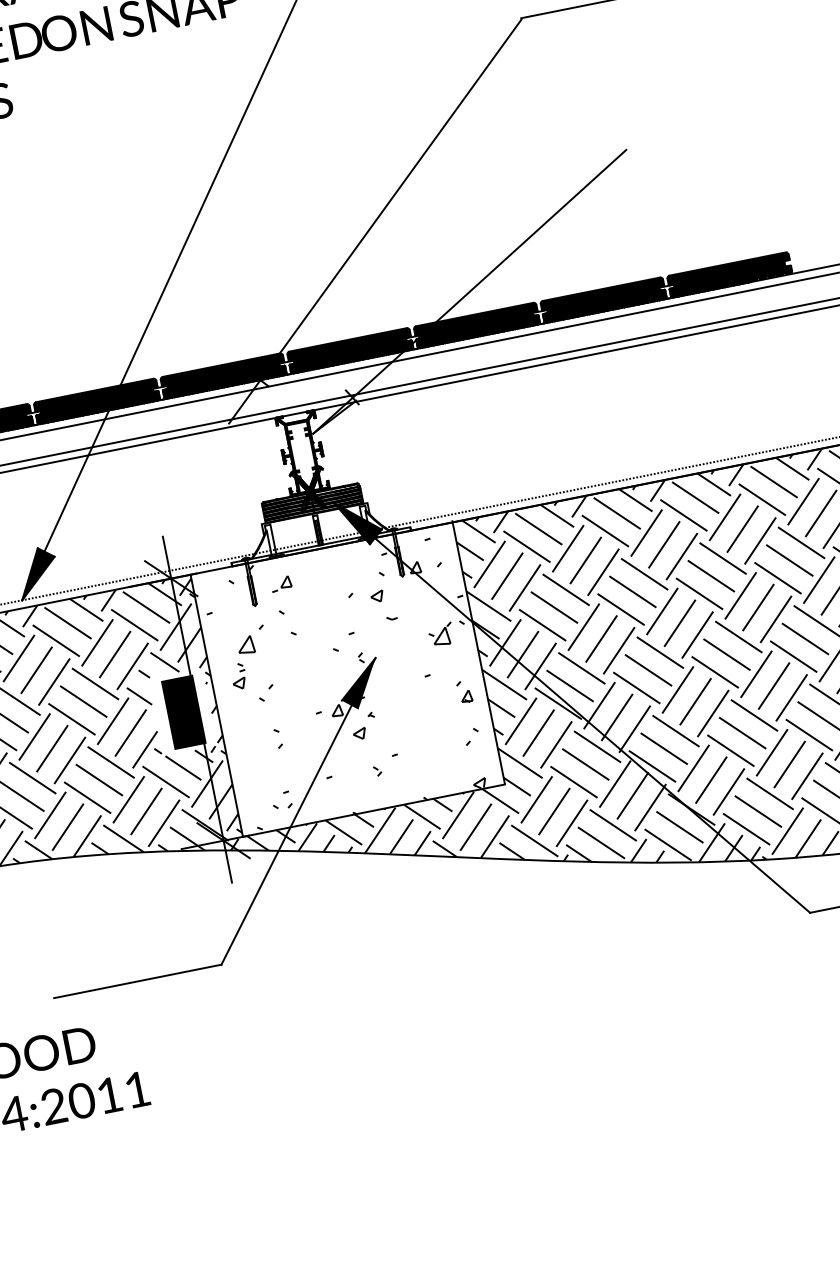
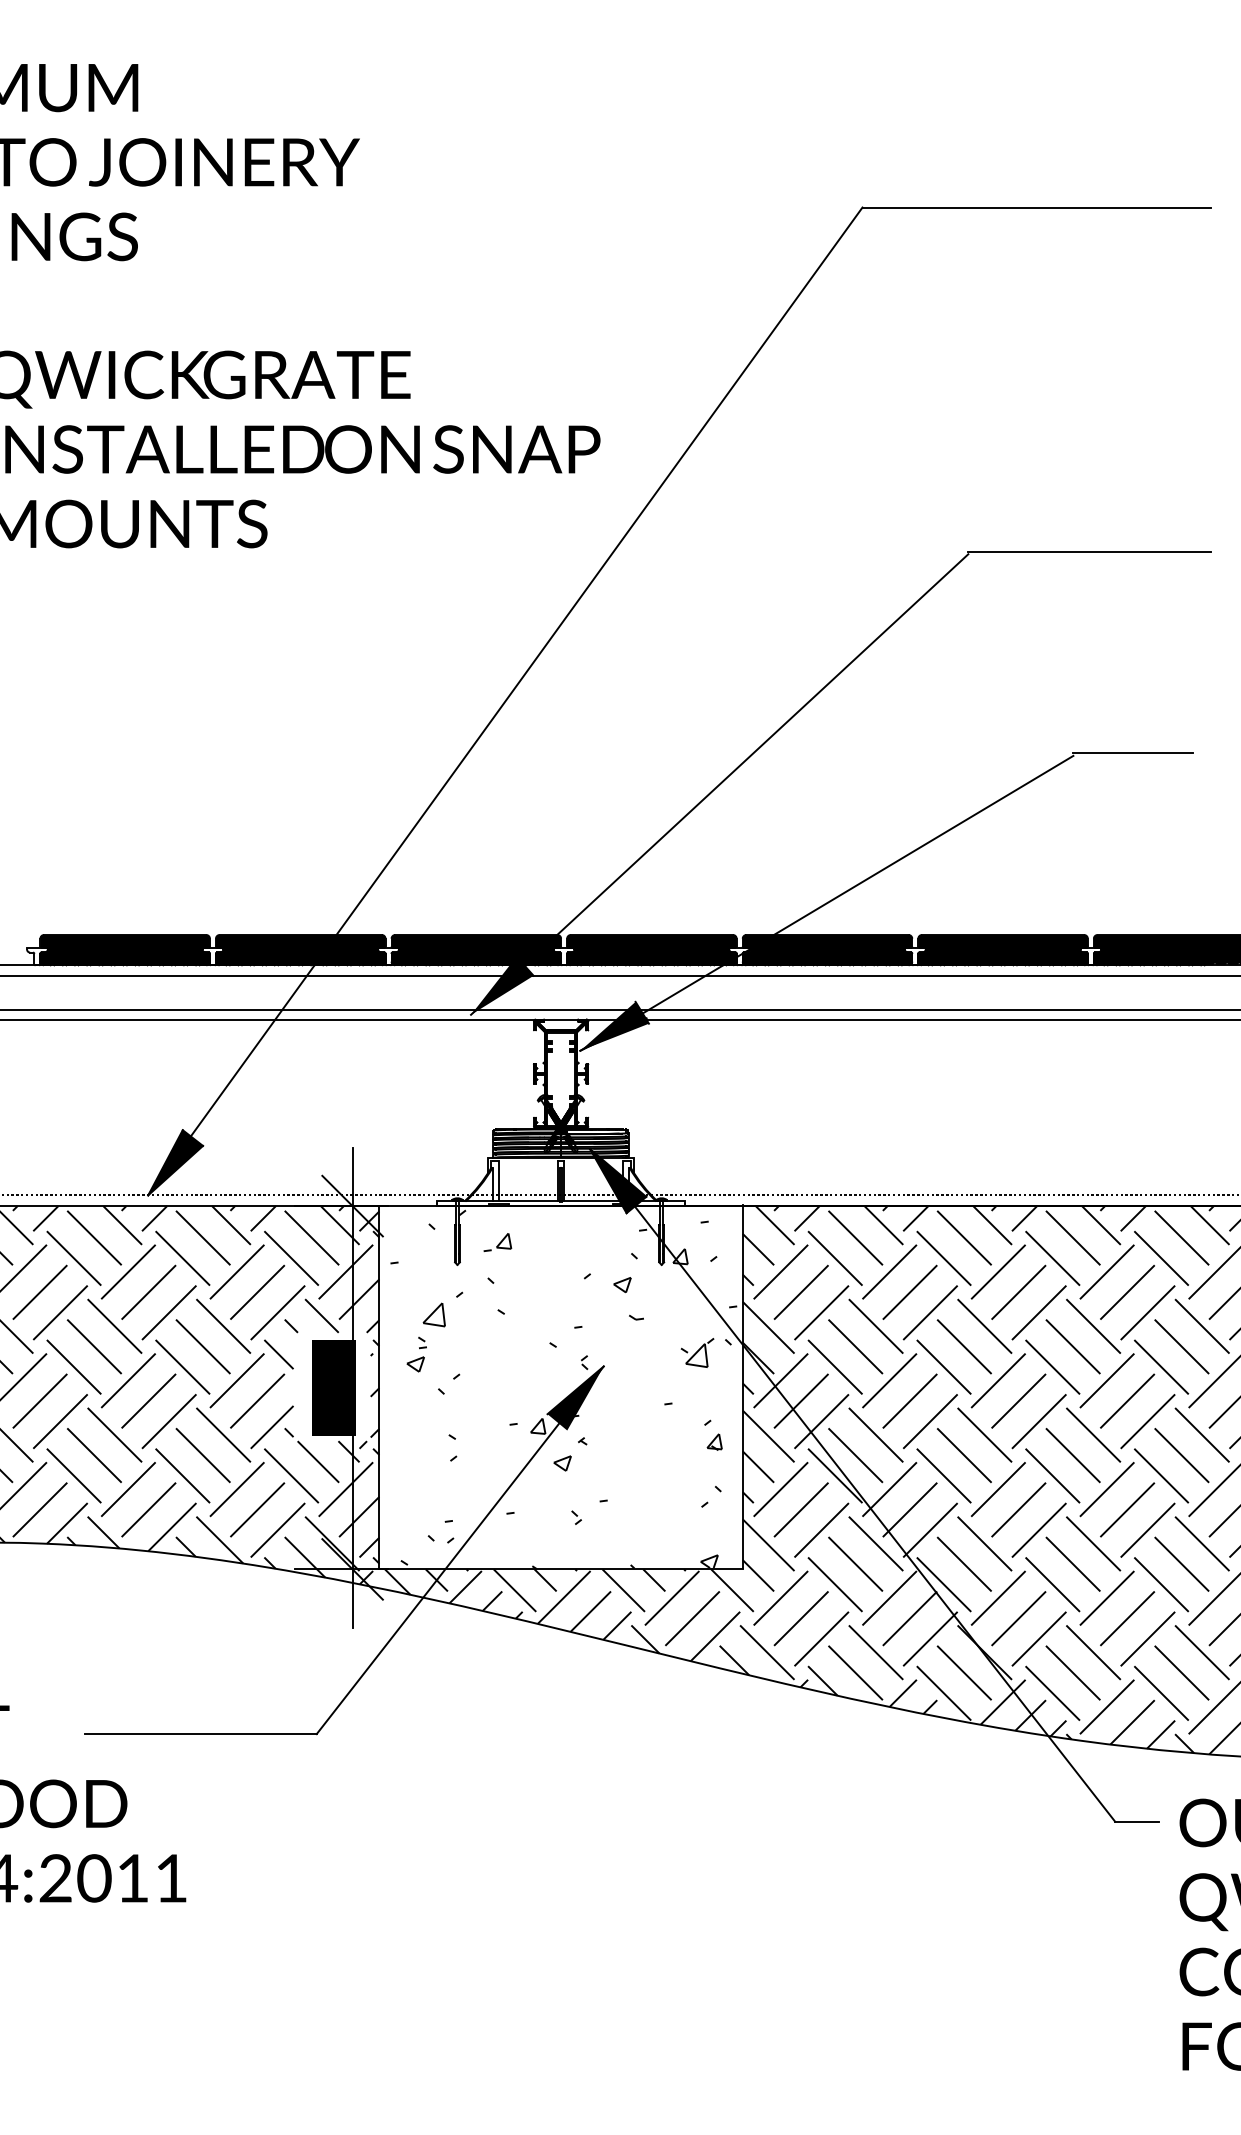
line: (669, 138) -> (1133, 752), added
fill: (247, 397) -> (502, 985), added
fill: (334, 410) -> (614, 1025), added

